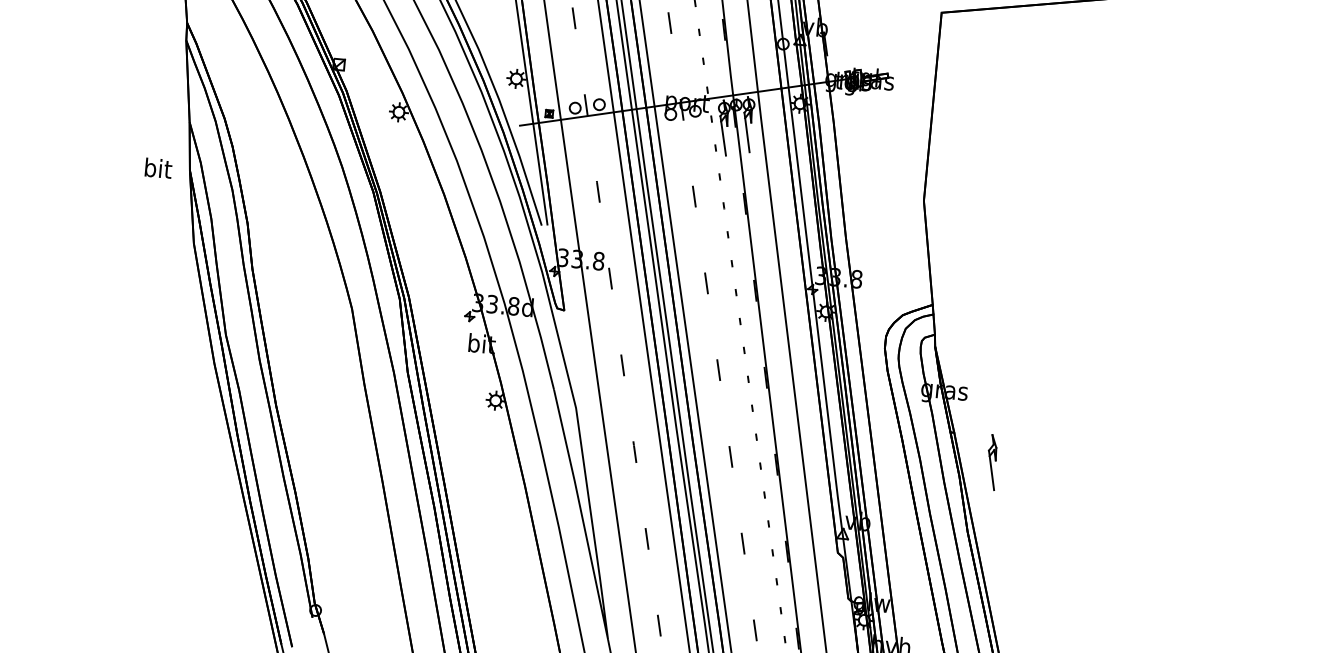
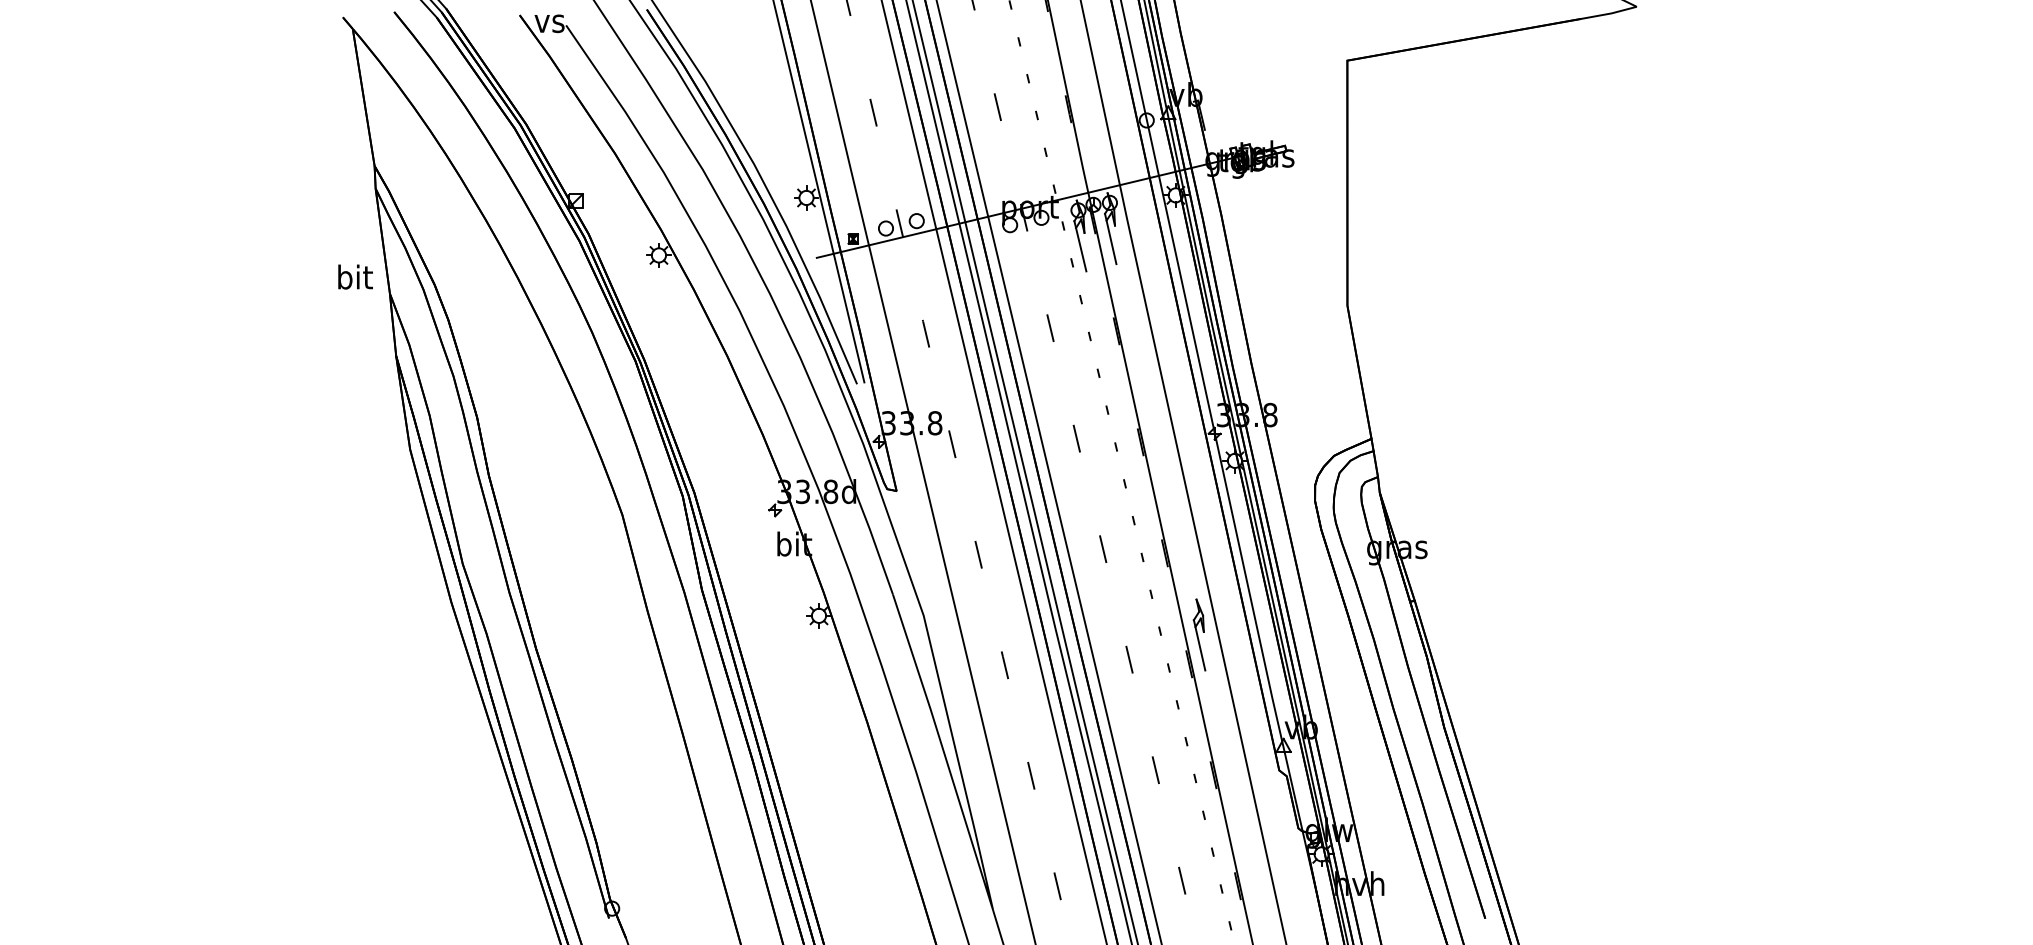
text: (158, 167) -> (355, 276), moved
part: (992, 462) -> (1199, 634), moved

